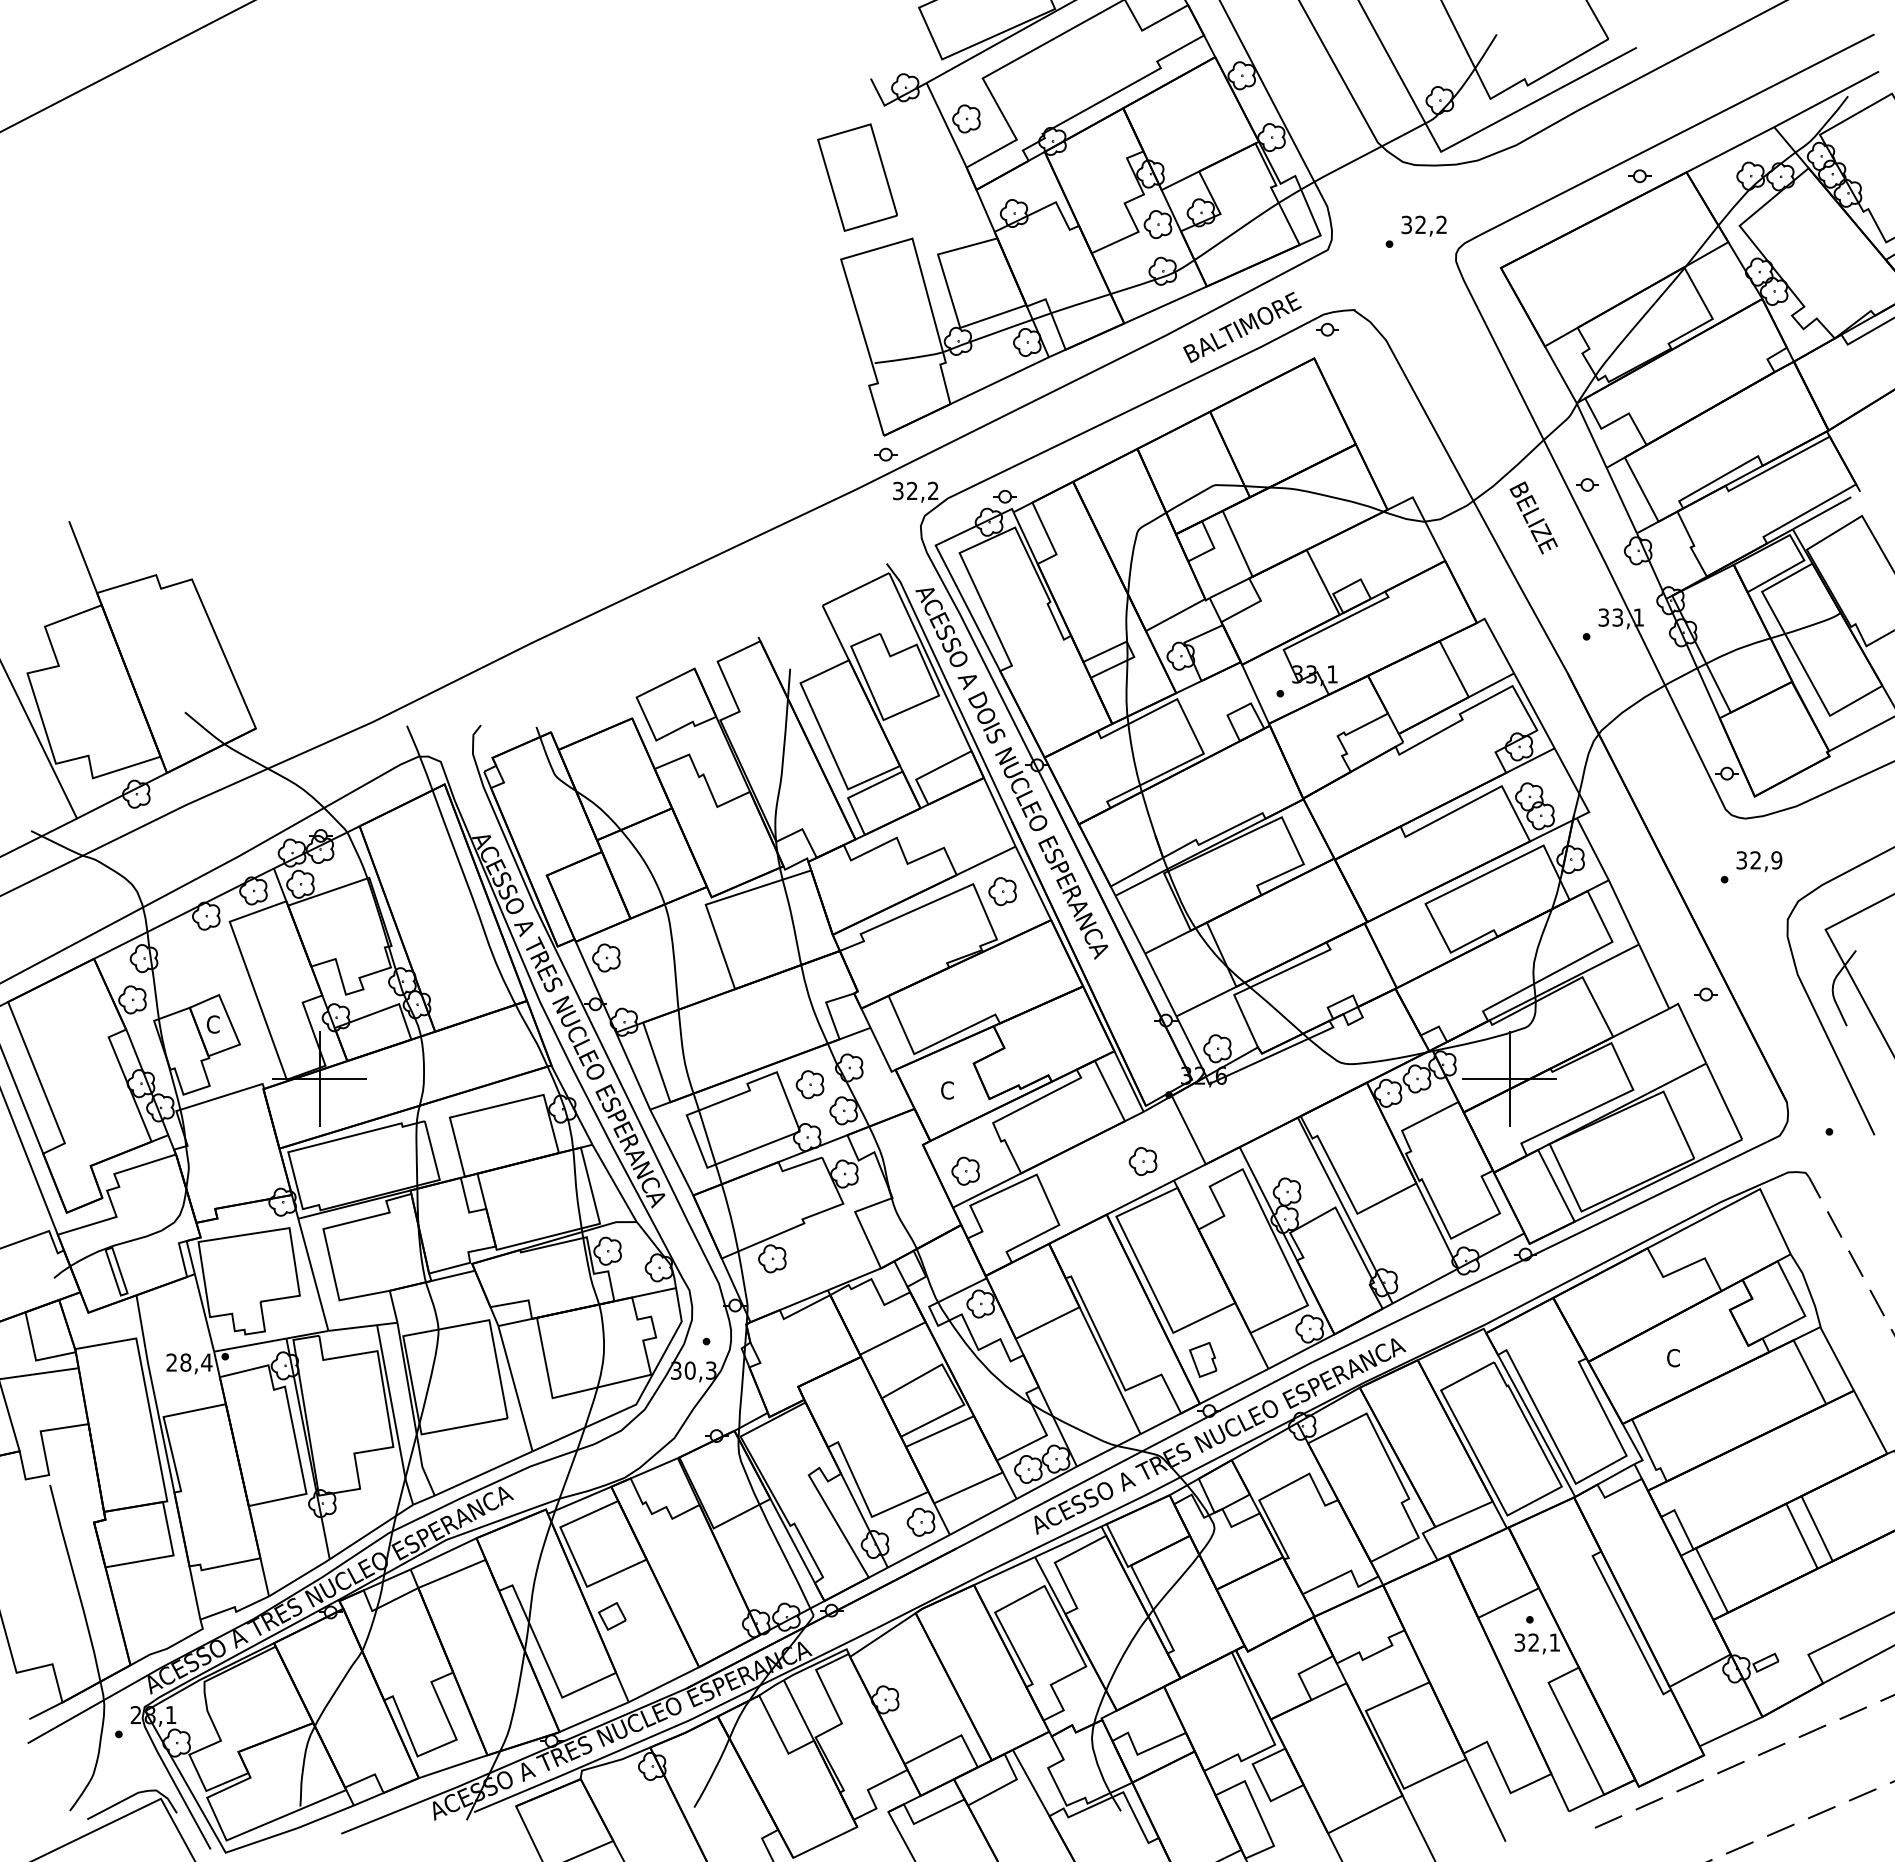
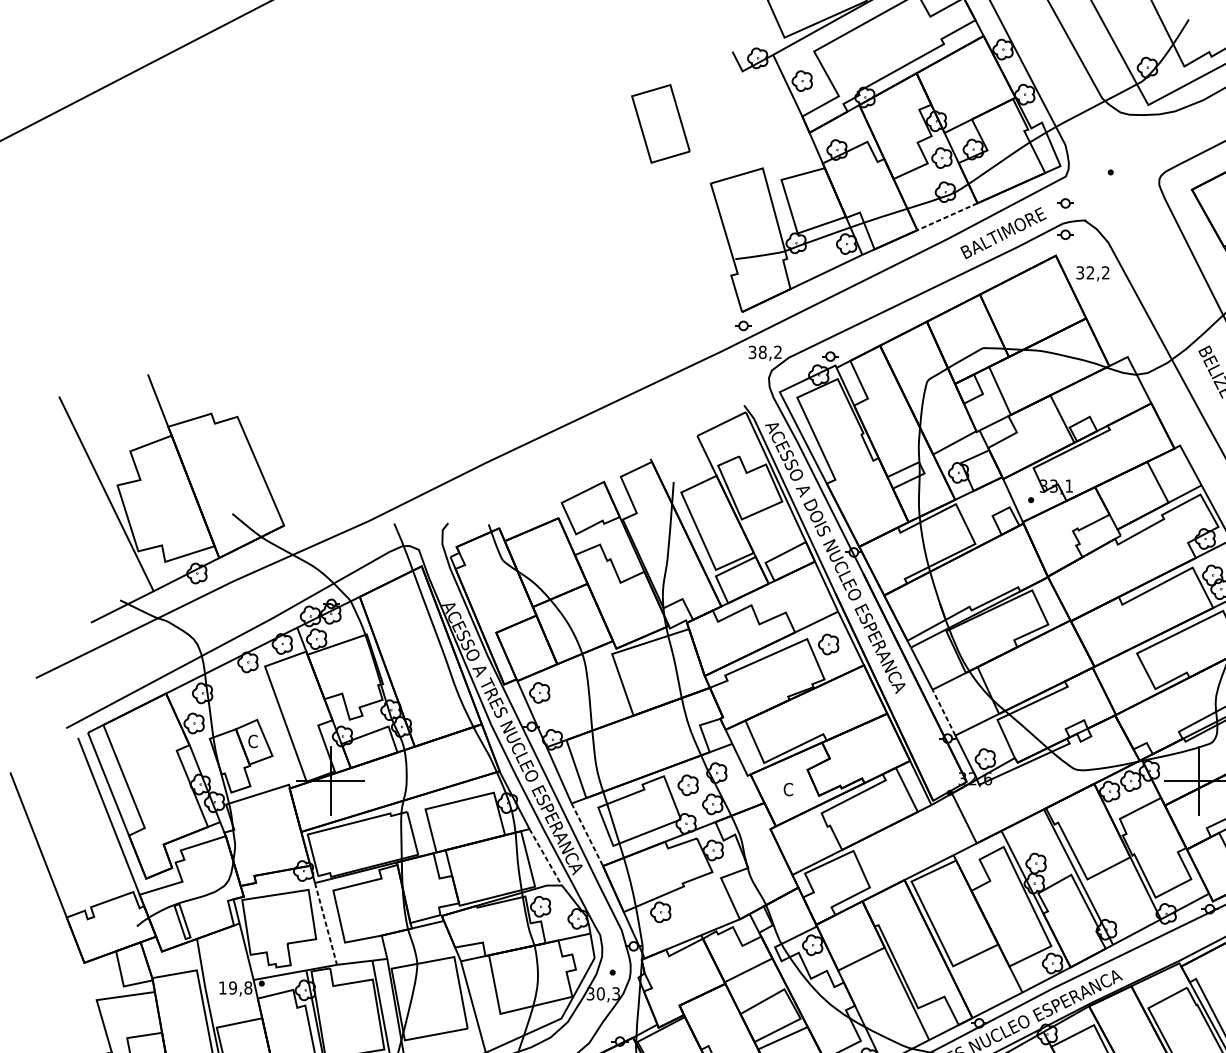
part: (857, 177) -> (660, 123), moved
text: (1423, 225) -> (1092, 273), moved
part: (1327, 286) -> (1065, 203), added
line: (1165, 305) -> (947, 217), solid -> dashed
text: (912, 490) -> (762, 352), 32,2 -> 38,2
line: (1160, 984) -> (943, 712), solid -> dashed
line: (671, 1152) -> (587, 834), solid -> dashed
part: (1142, 1161) -> (930, 841), removed
part: (965, 1170) -> (801, 847), removed
line: (615, 1184) -> (546, 858), solid -> dashed
line: (313, 1275) -> (326, 924), solid -> dashed
part: (1203, 1359) -> (975, 985), removed
text: (189, 1362) -> (235, 987), 28,4 -> 19,8

